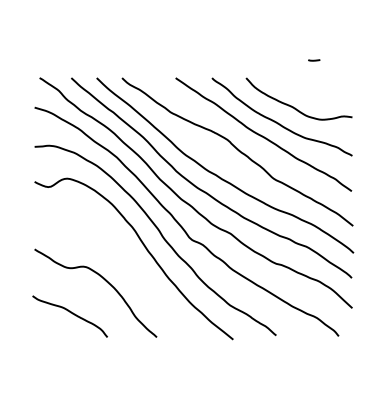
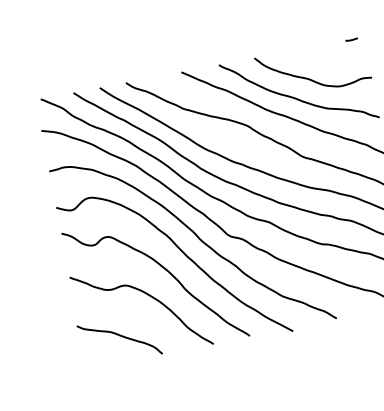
line: (314, 60) -> (351, 39), moved
curve: (124, 259) -> (164, 270), added

